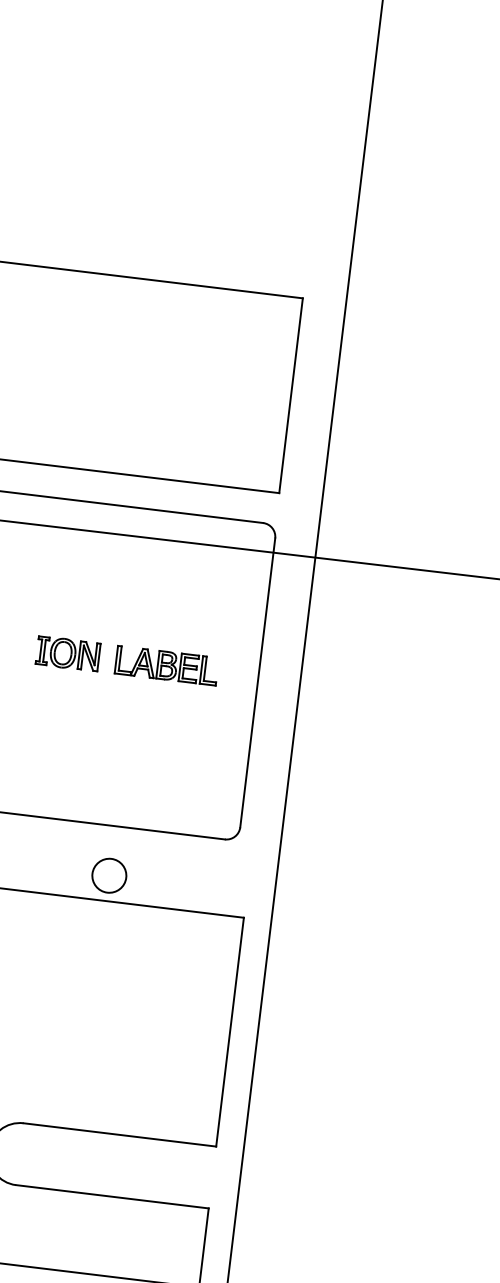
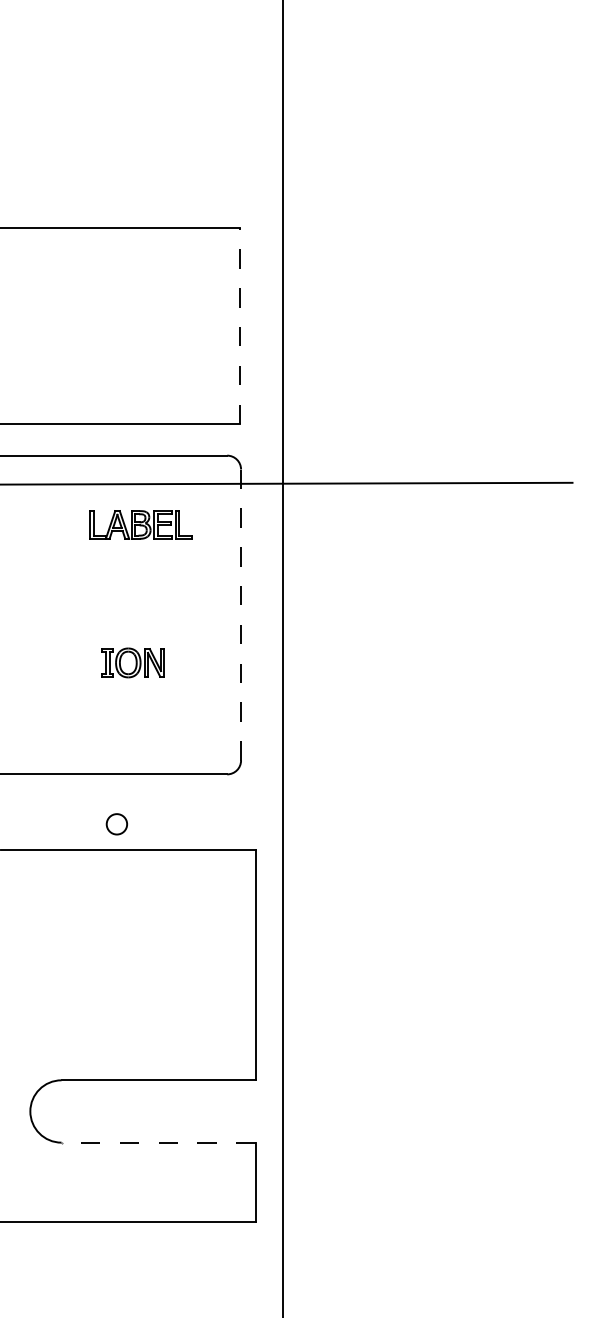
line: (290, 395) -> (239, 325), solid -> dashed
part: (67, 653) -> (132, 662), moved
part: (166, 665) -> (140, 524), moved
line: (258, 683) -> (241, 615), solid -> dashed
circle: (108, 875) -> (116, 824), size x0.6
line: (112, 1196) -> (158, 1142), solid -> dashed

